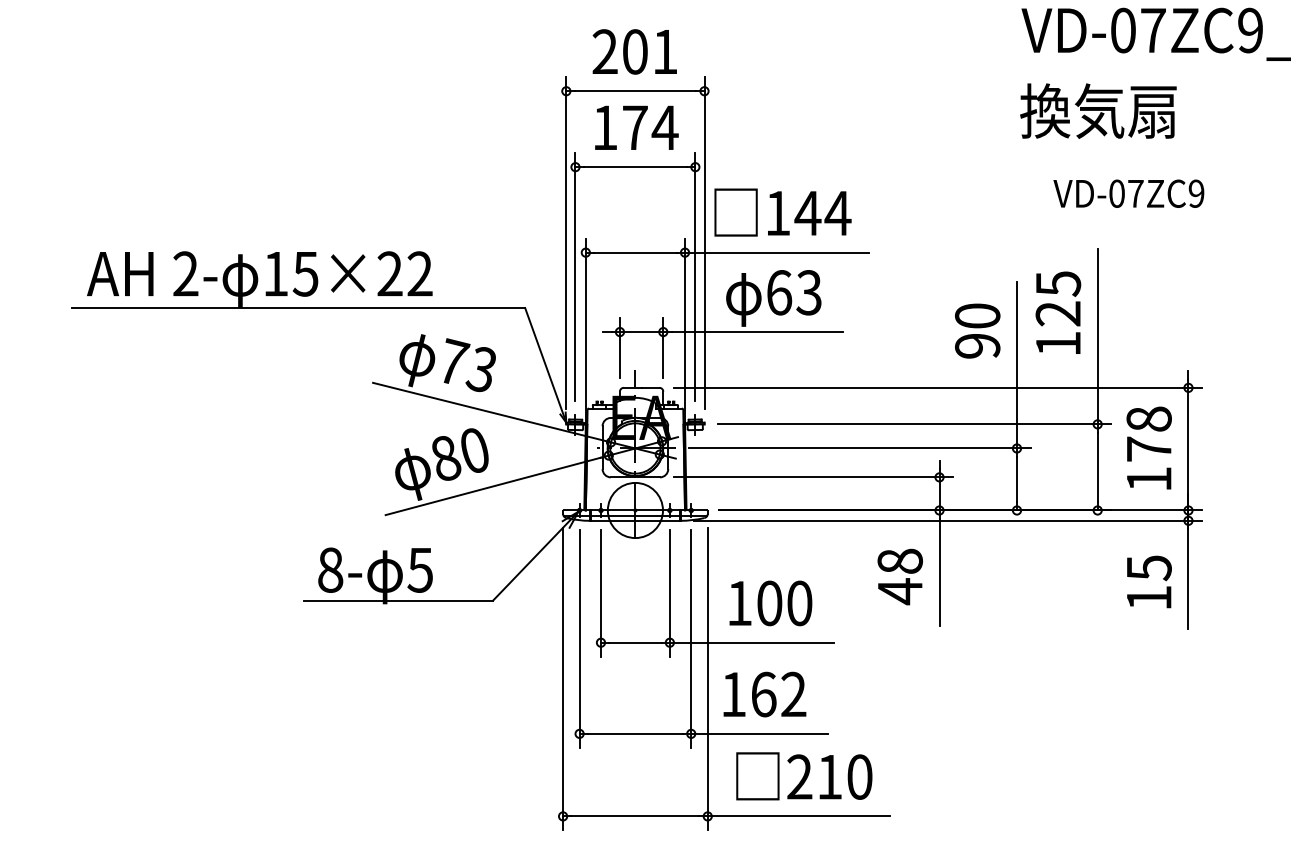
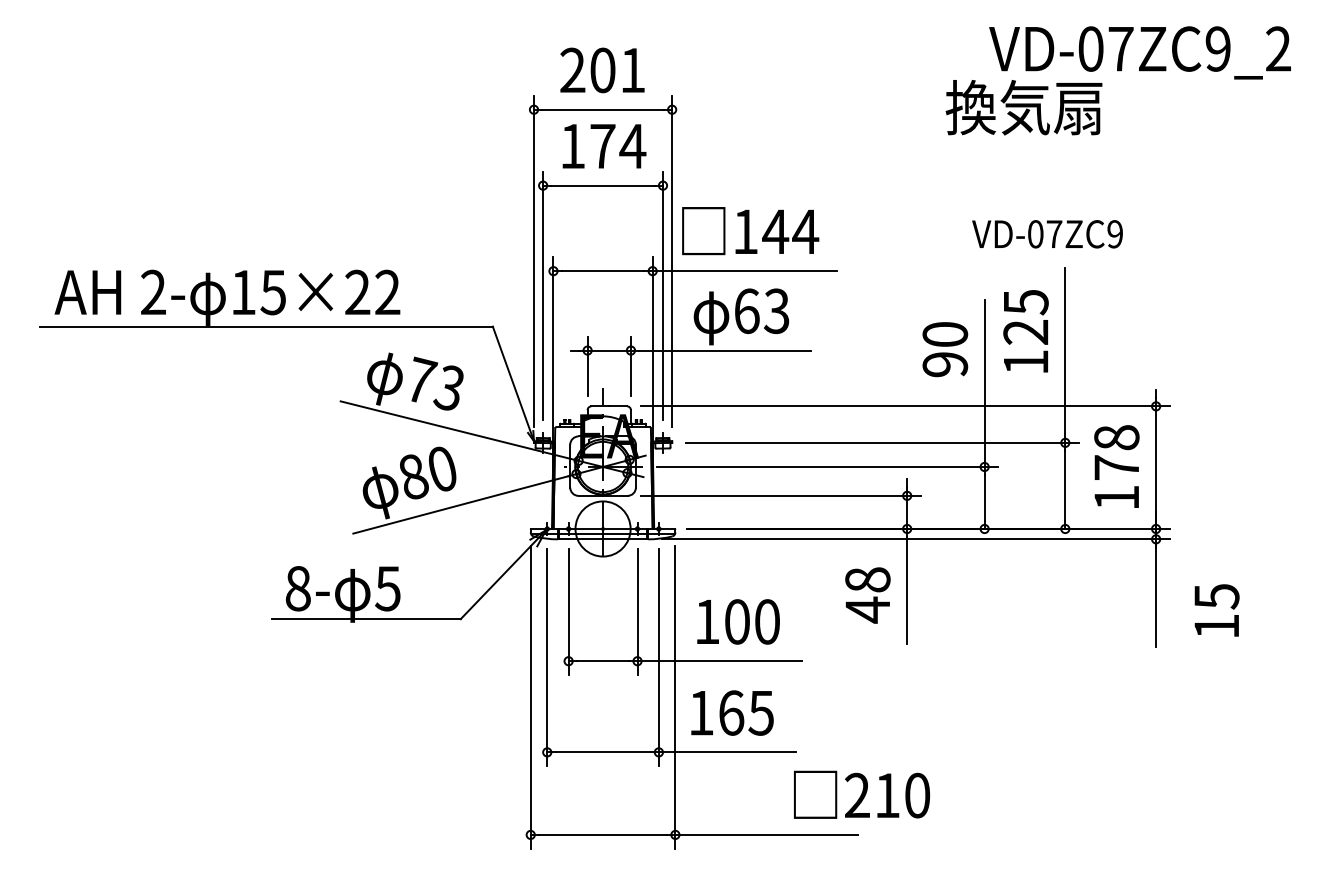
text: (1097, 111) -> (1023, 107), moved
text: (1128, 194) -> (1047, 234), moved
text: (1148, 582) -> (1216, 610), moved
text: (792, 694) -> (760, 712), 162 -> 165
text: (803, 776) -> (861, 794), moved

